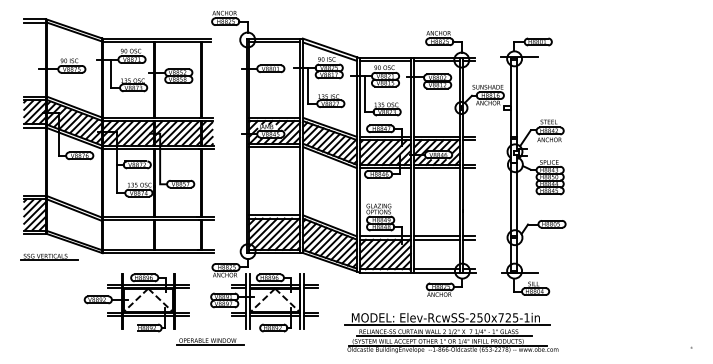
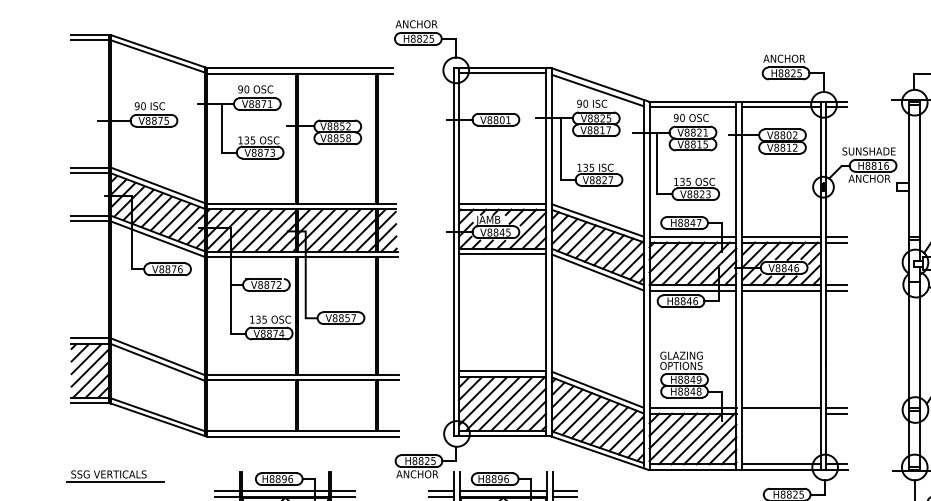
hatch: (34, 112) -> (89, 194), removed
line: (436, 239) -> (780, 413), removed
part: (49, 256) -> (115, 474), moved

